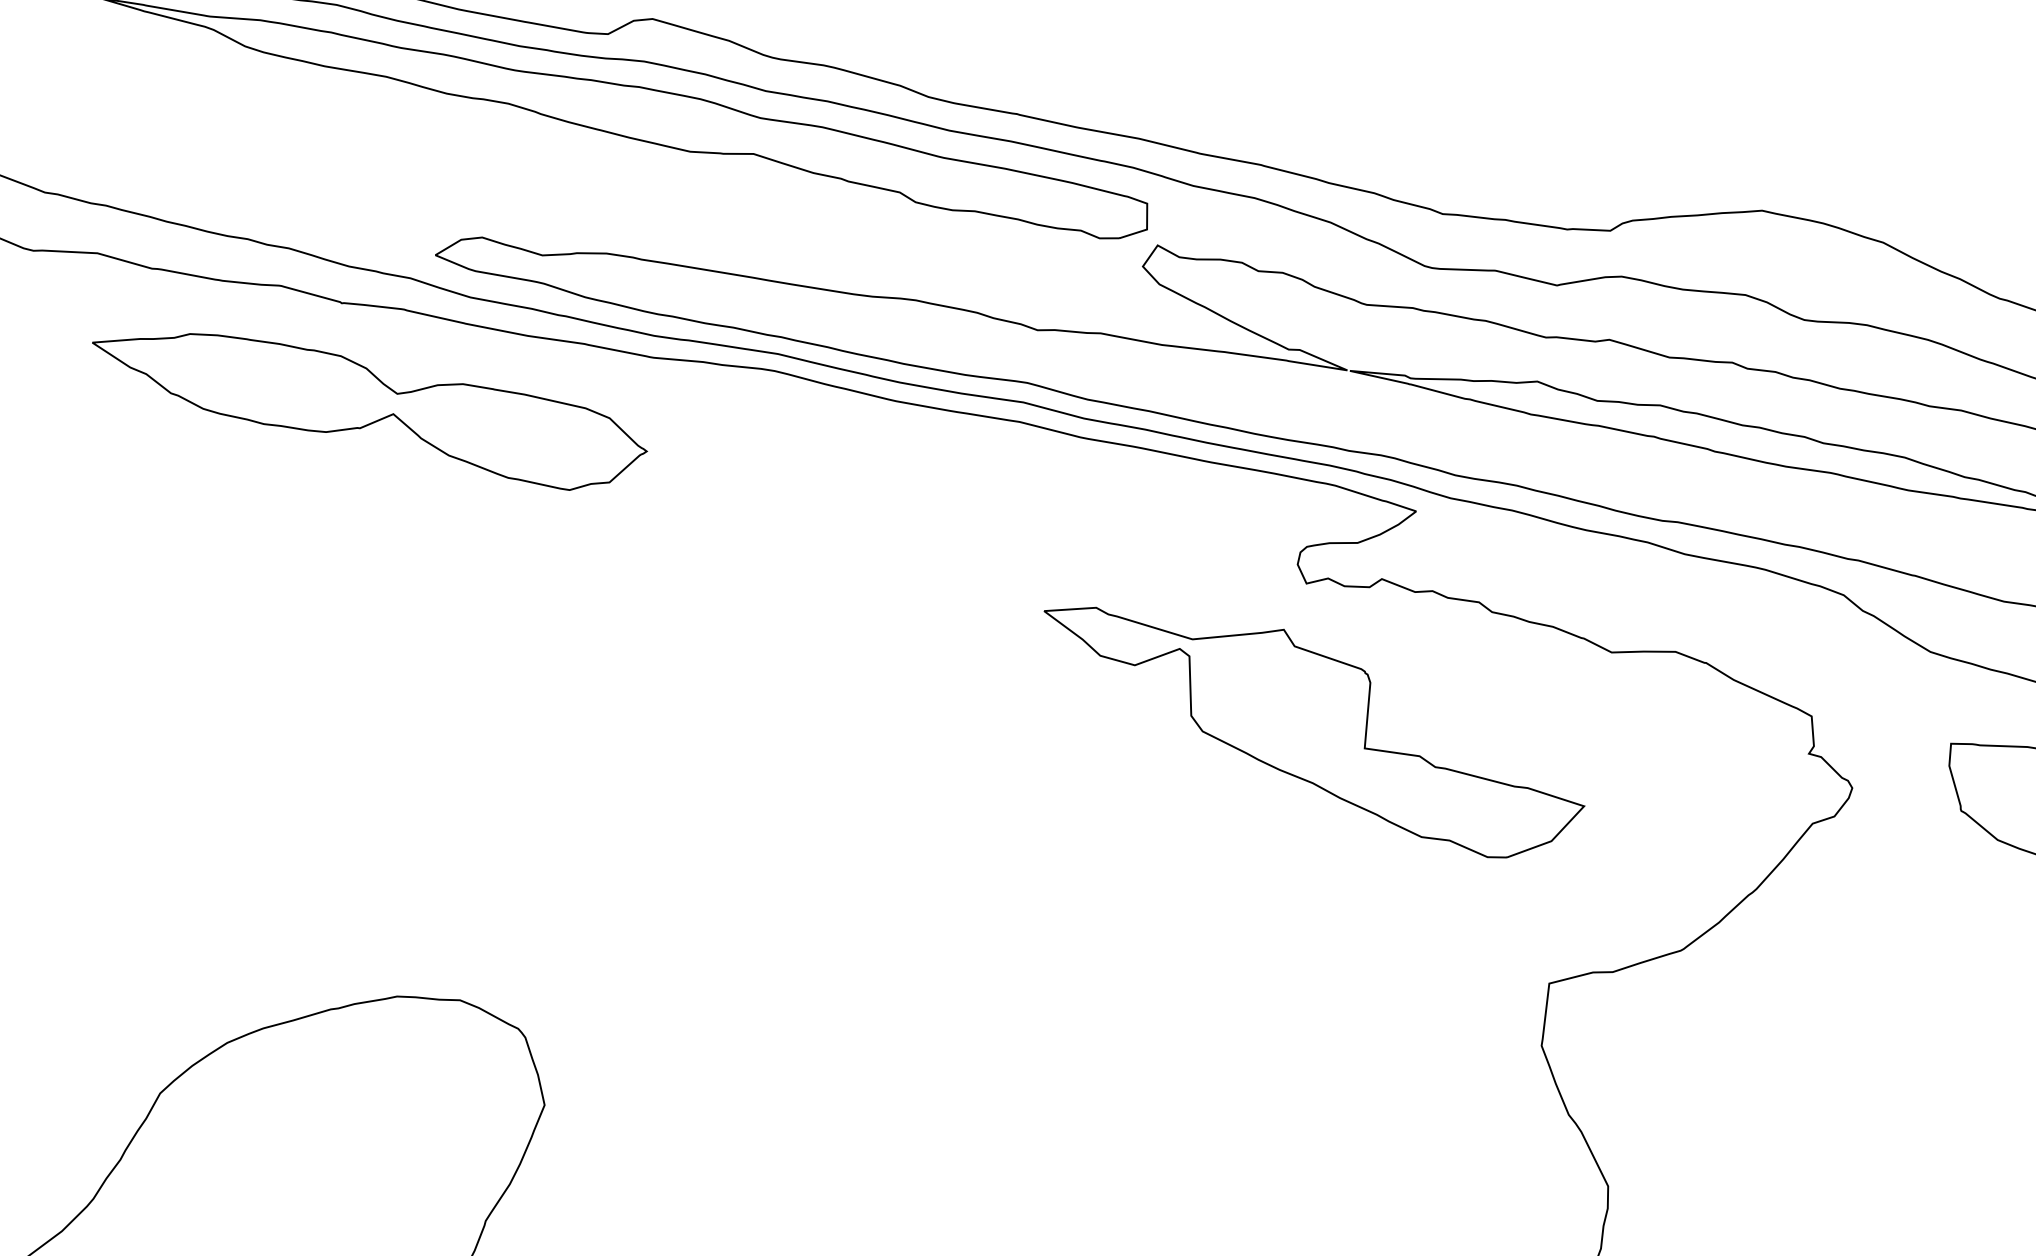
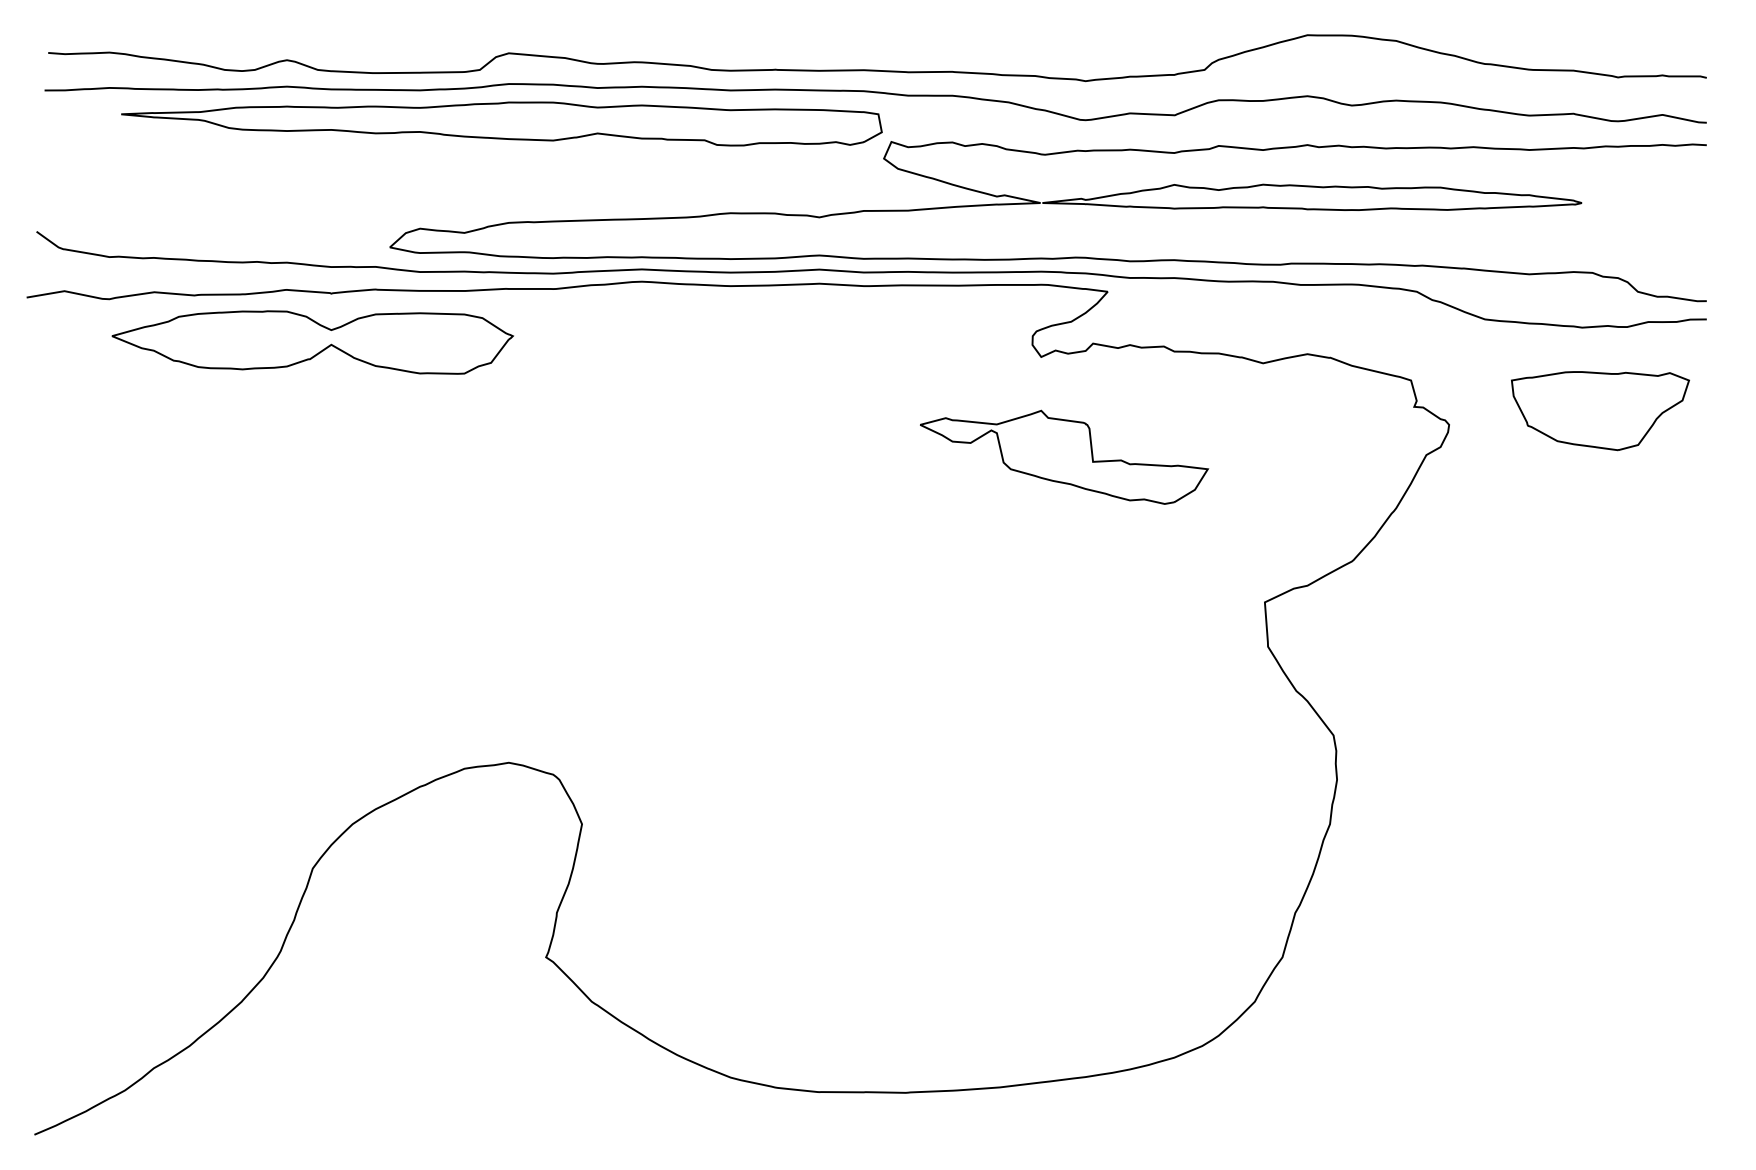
part: (367, 405) -> (312, 342), moved
part: (1311, 727) -> (1064, 456), size x0.71

